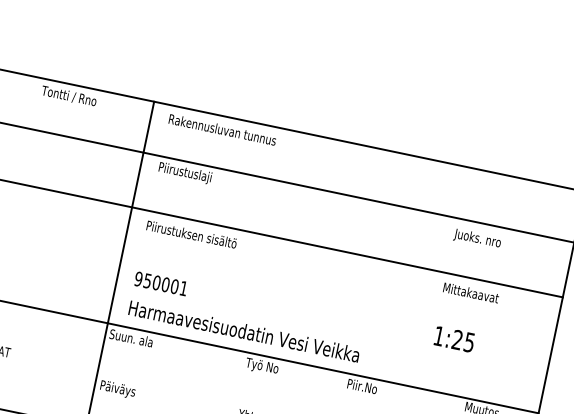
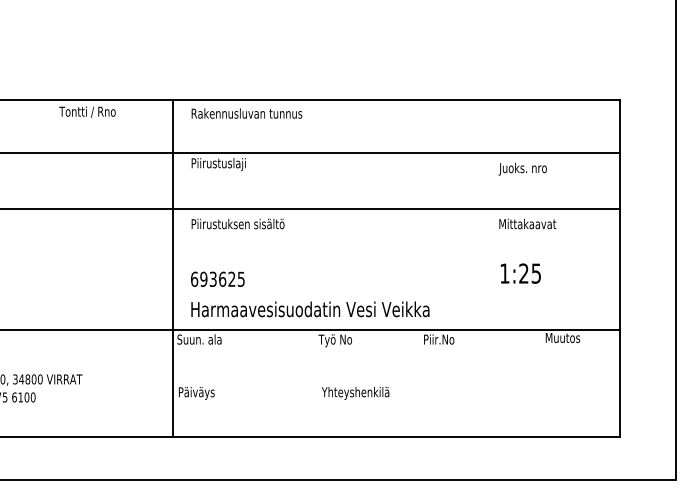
text: (161, 282) -> (217, 278), 950001 -> 693625

